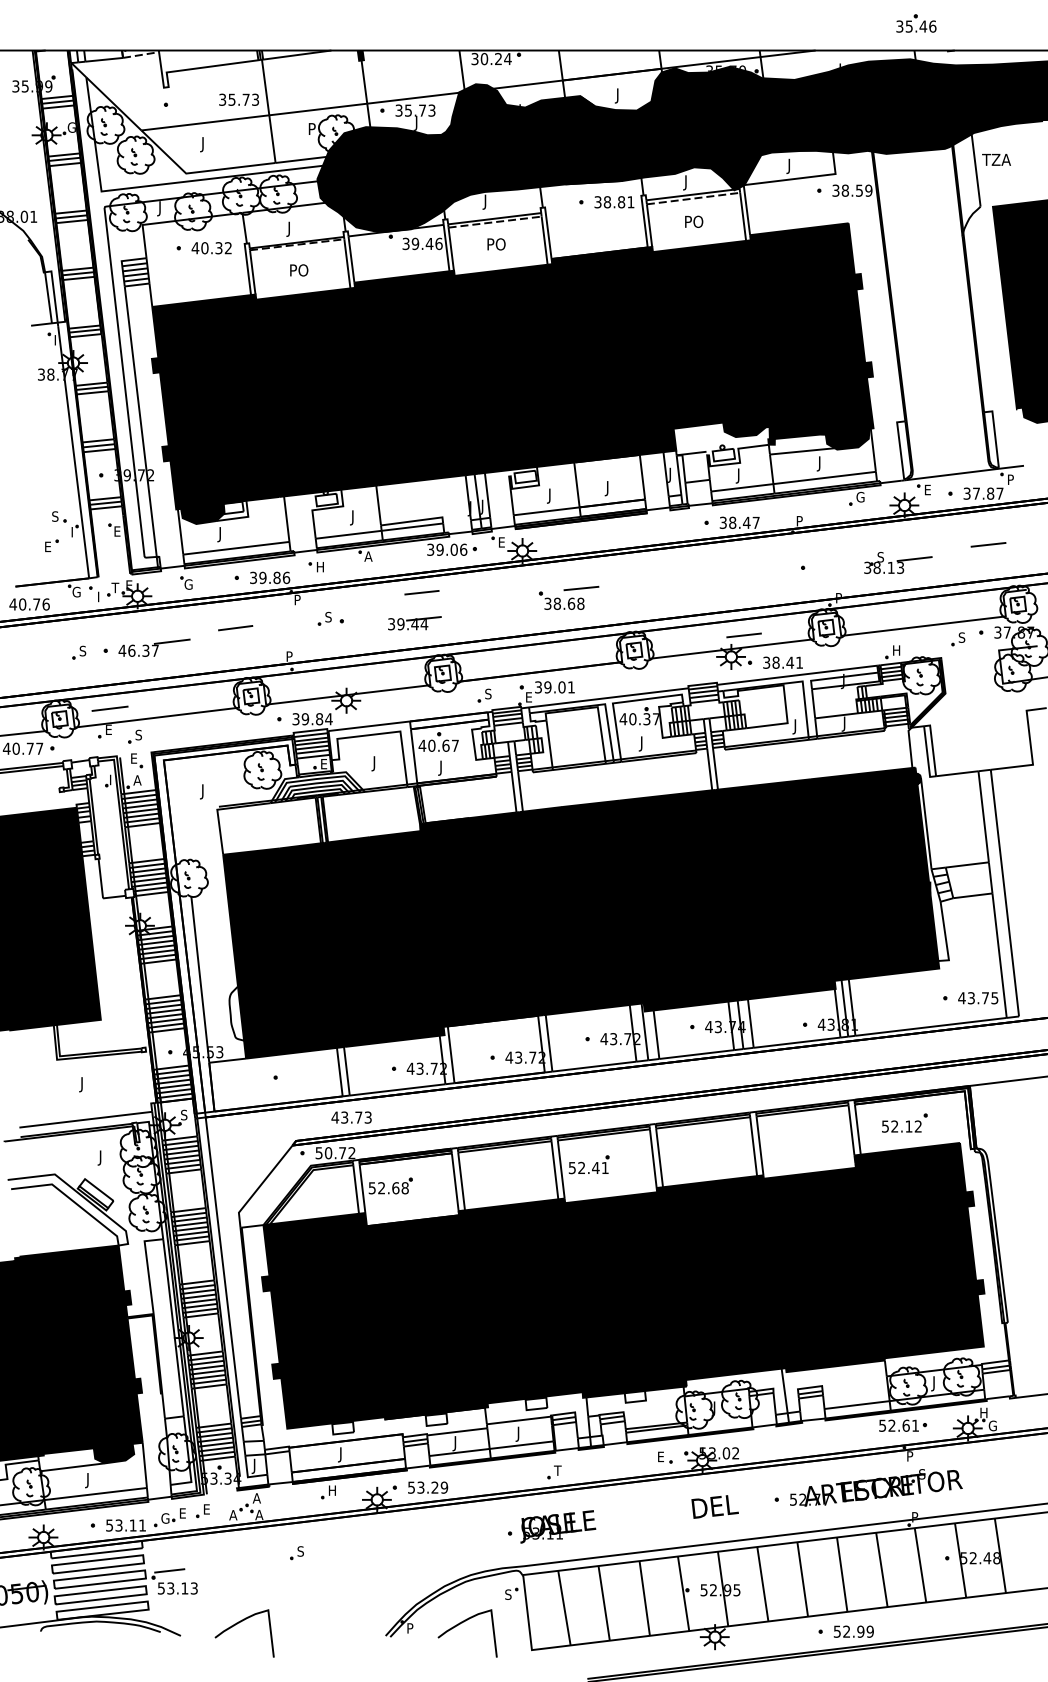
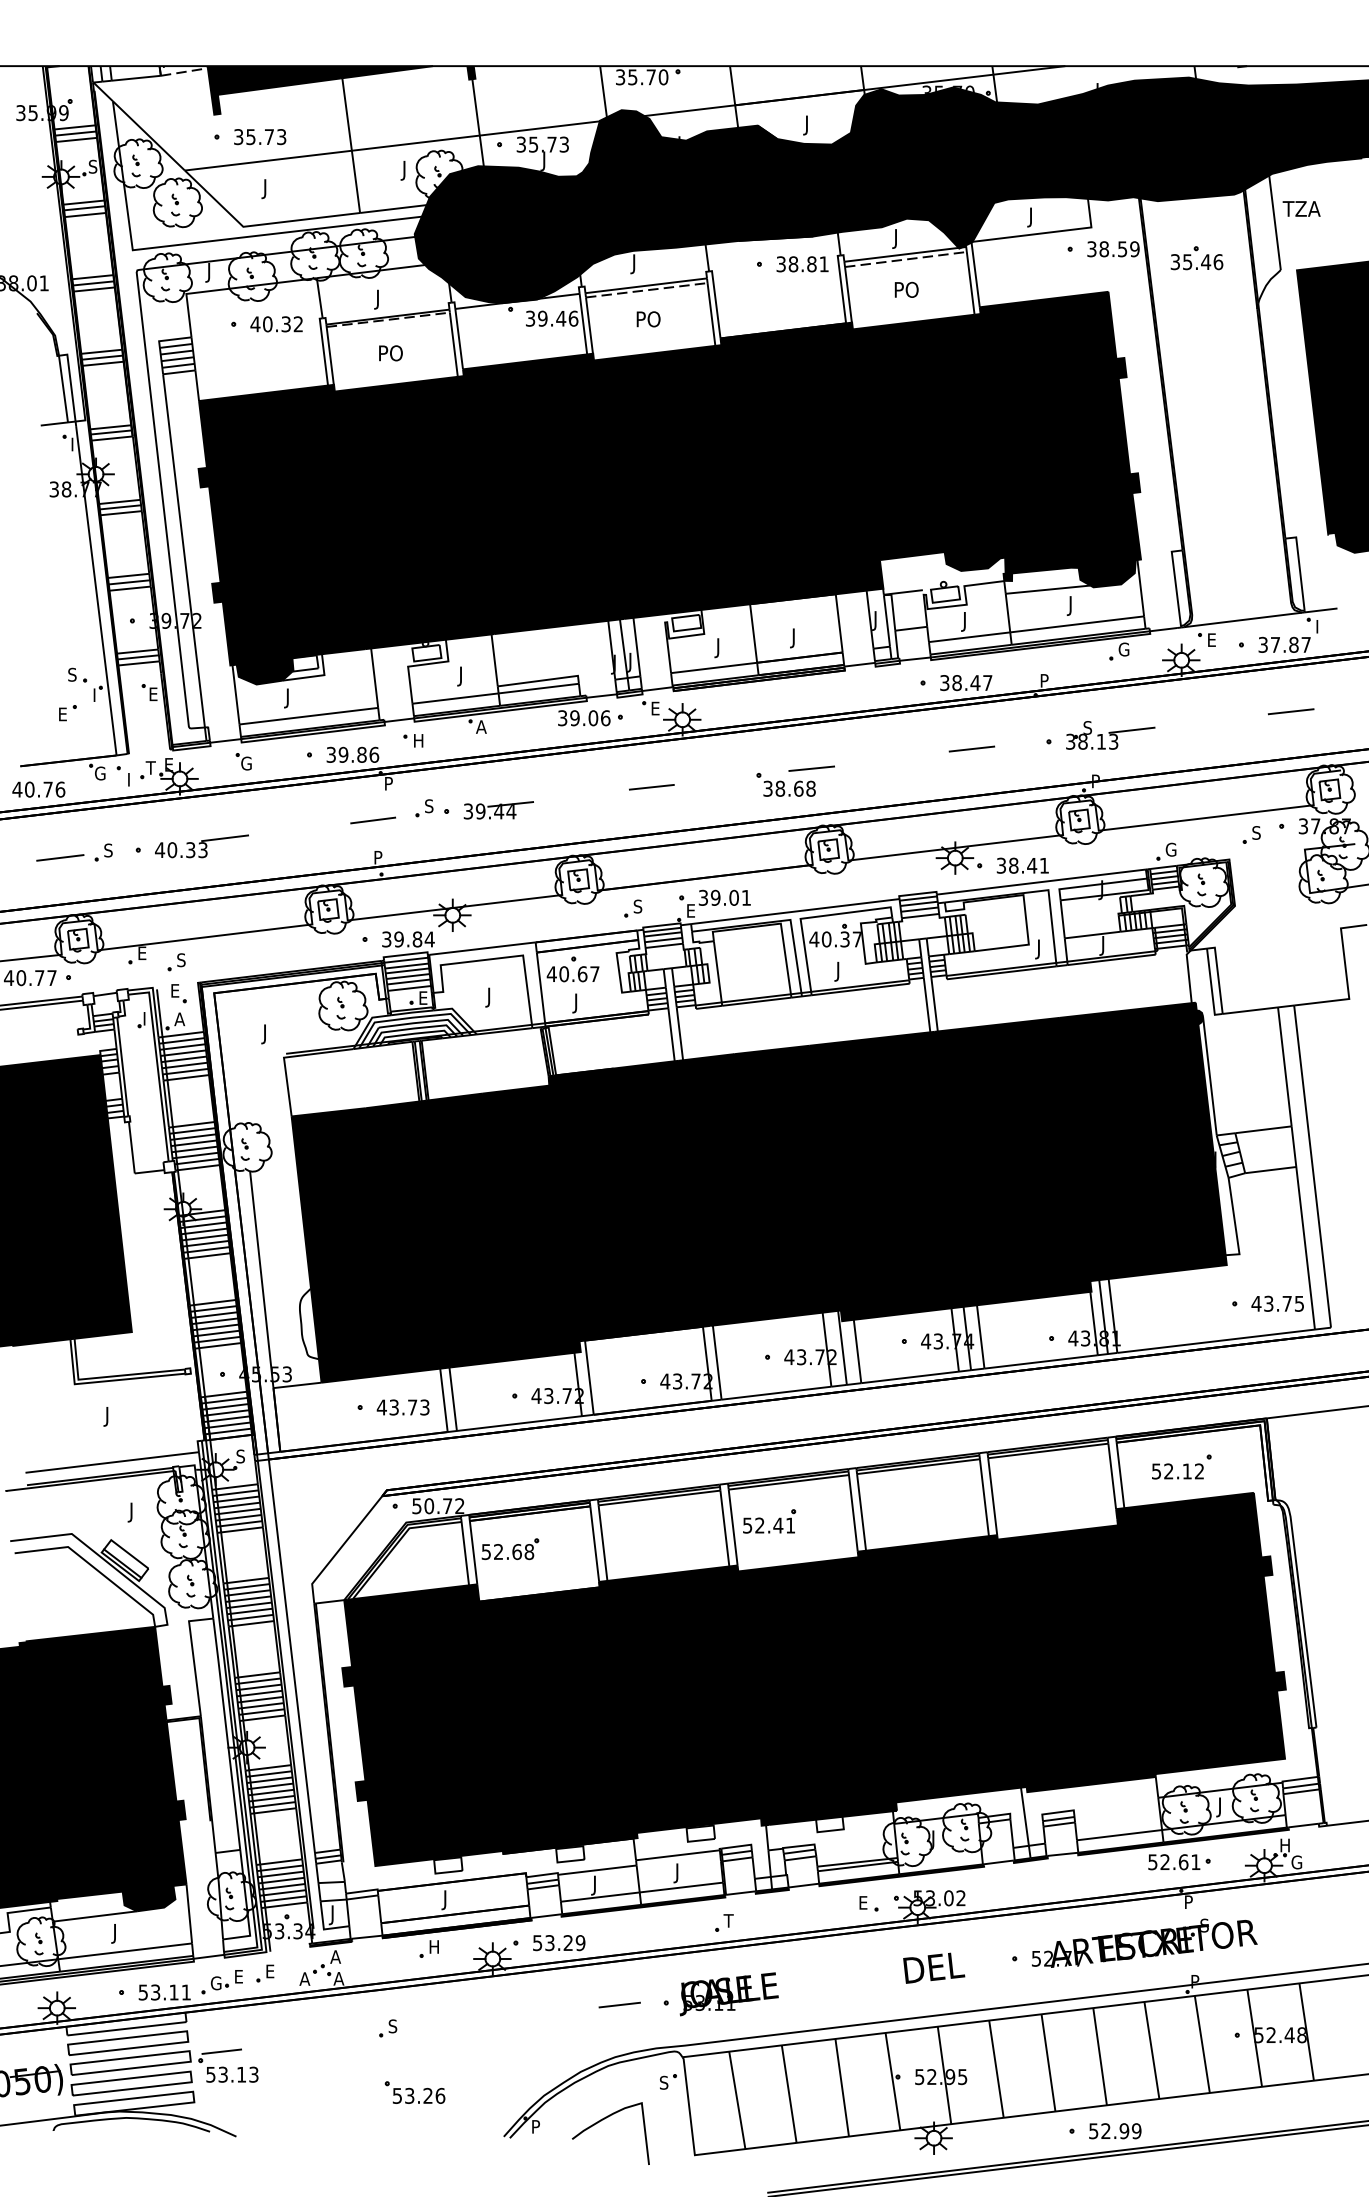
part: (916, 23) -> (1197, 258), moved
text: (495, 59) -> (647, 77), 30.24 -> 35.70
fill: (244, 68) -> (319, 89), added
text: (238, 99) -> (259, 136), moved
text: (71, 127) -> (93, 166), G -> S
text: (310, 130) -> (405, 170), P -> J
text: (1011, 477) -> (1321, 623), P -> I
part: (898, 562) -> (1110, 734), moved
line: (421, 592) -> (651, 787), moved
part: (568, 597) -> (794, 780), moved
part: (414, 623) -> (498, 810), moved
line: (235, 628) -> (373, 820), moved
line: (743, 635) -> (971, 749), moved
text: (143, 650) -> (187, 849), 46.37 -> 40.33
text: (896, 650) -> (1170, 849), H -> G
line: (109, 708) -> (59, 857), moved
text: (351, 1117) -> (403, 1407), moved
line: (474, 1534) -> (619, 2004), added
part: (317, 1601) -> (414, 2091), added
curve: (239, 1623) -> (312, 2120), removed

